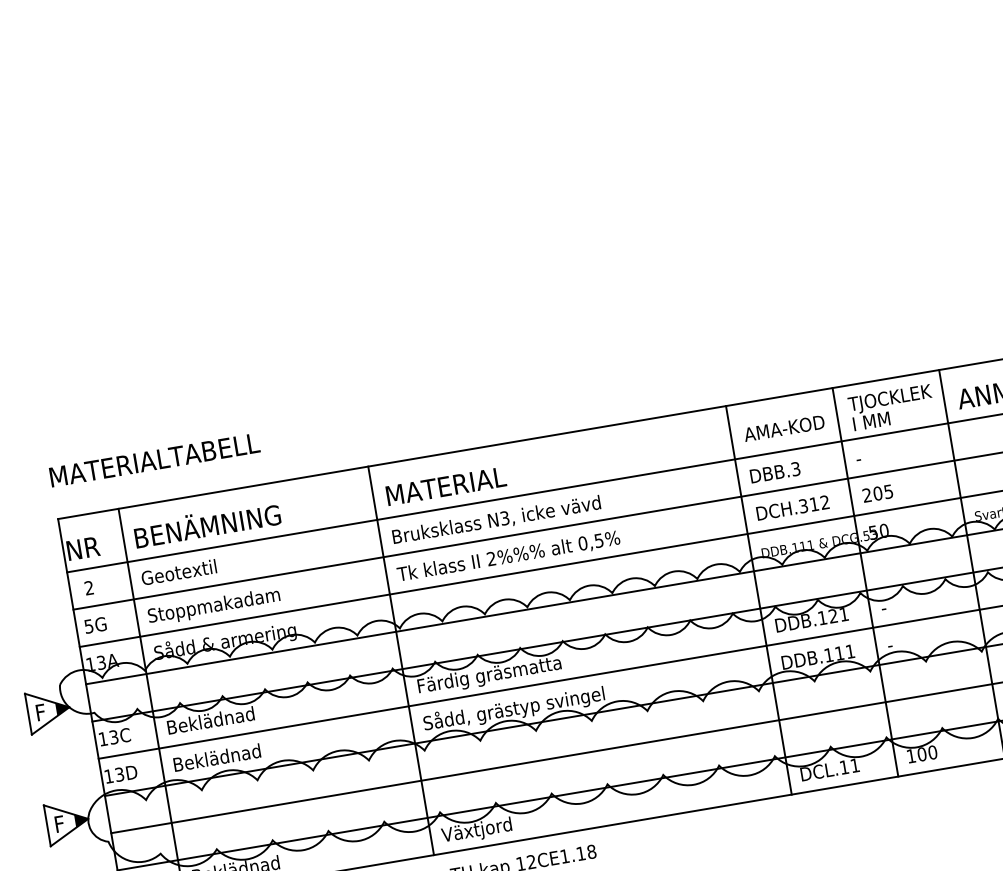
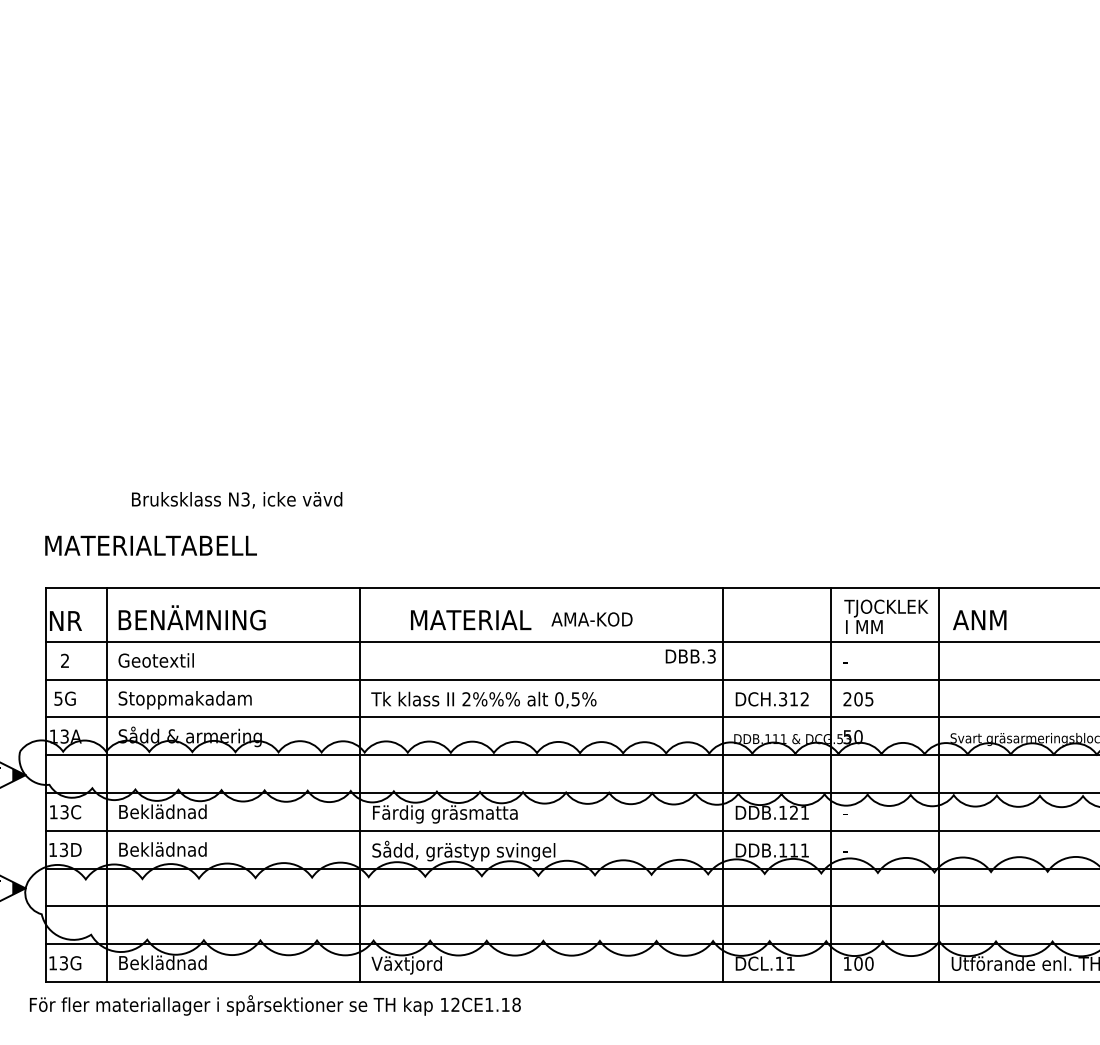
text: (783, 428) -> (591, 619), moved
text: (775, 472) -> (690, 656), moved
text: (446, 486) -> (471, 620), moved
text: (497, 520) -> (237, 500), moved

